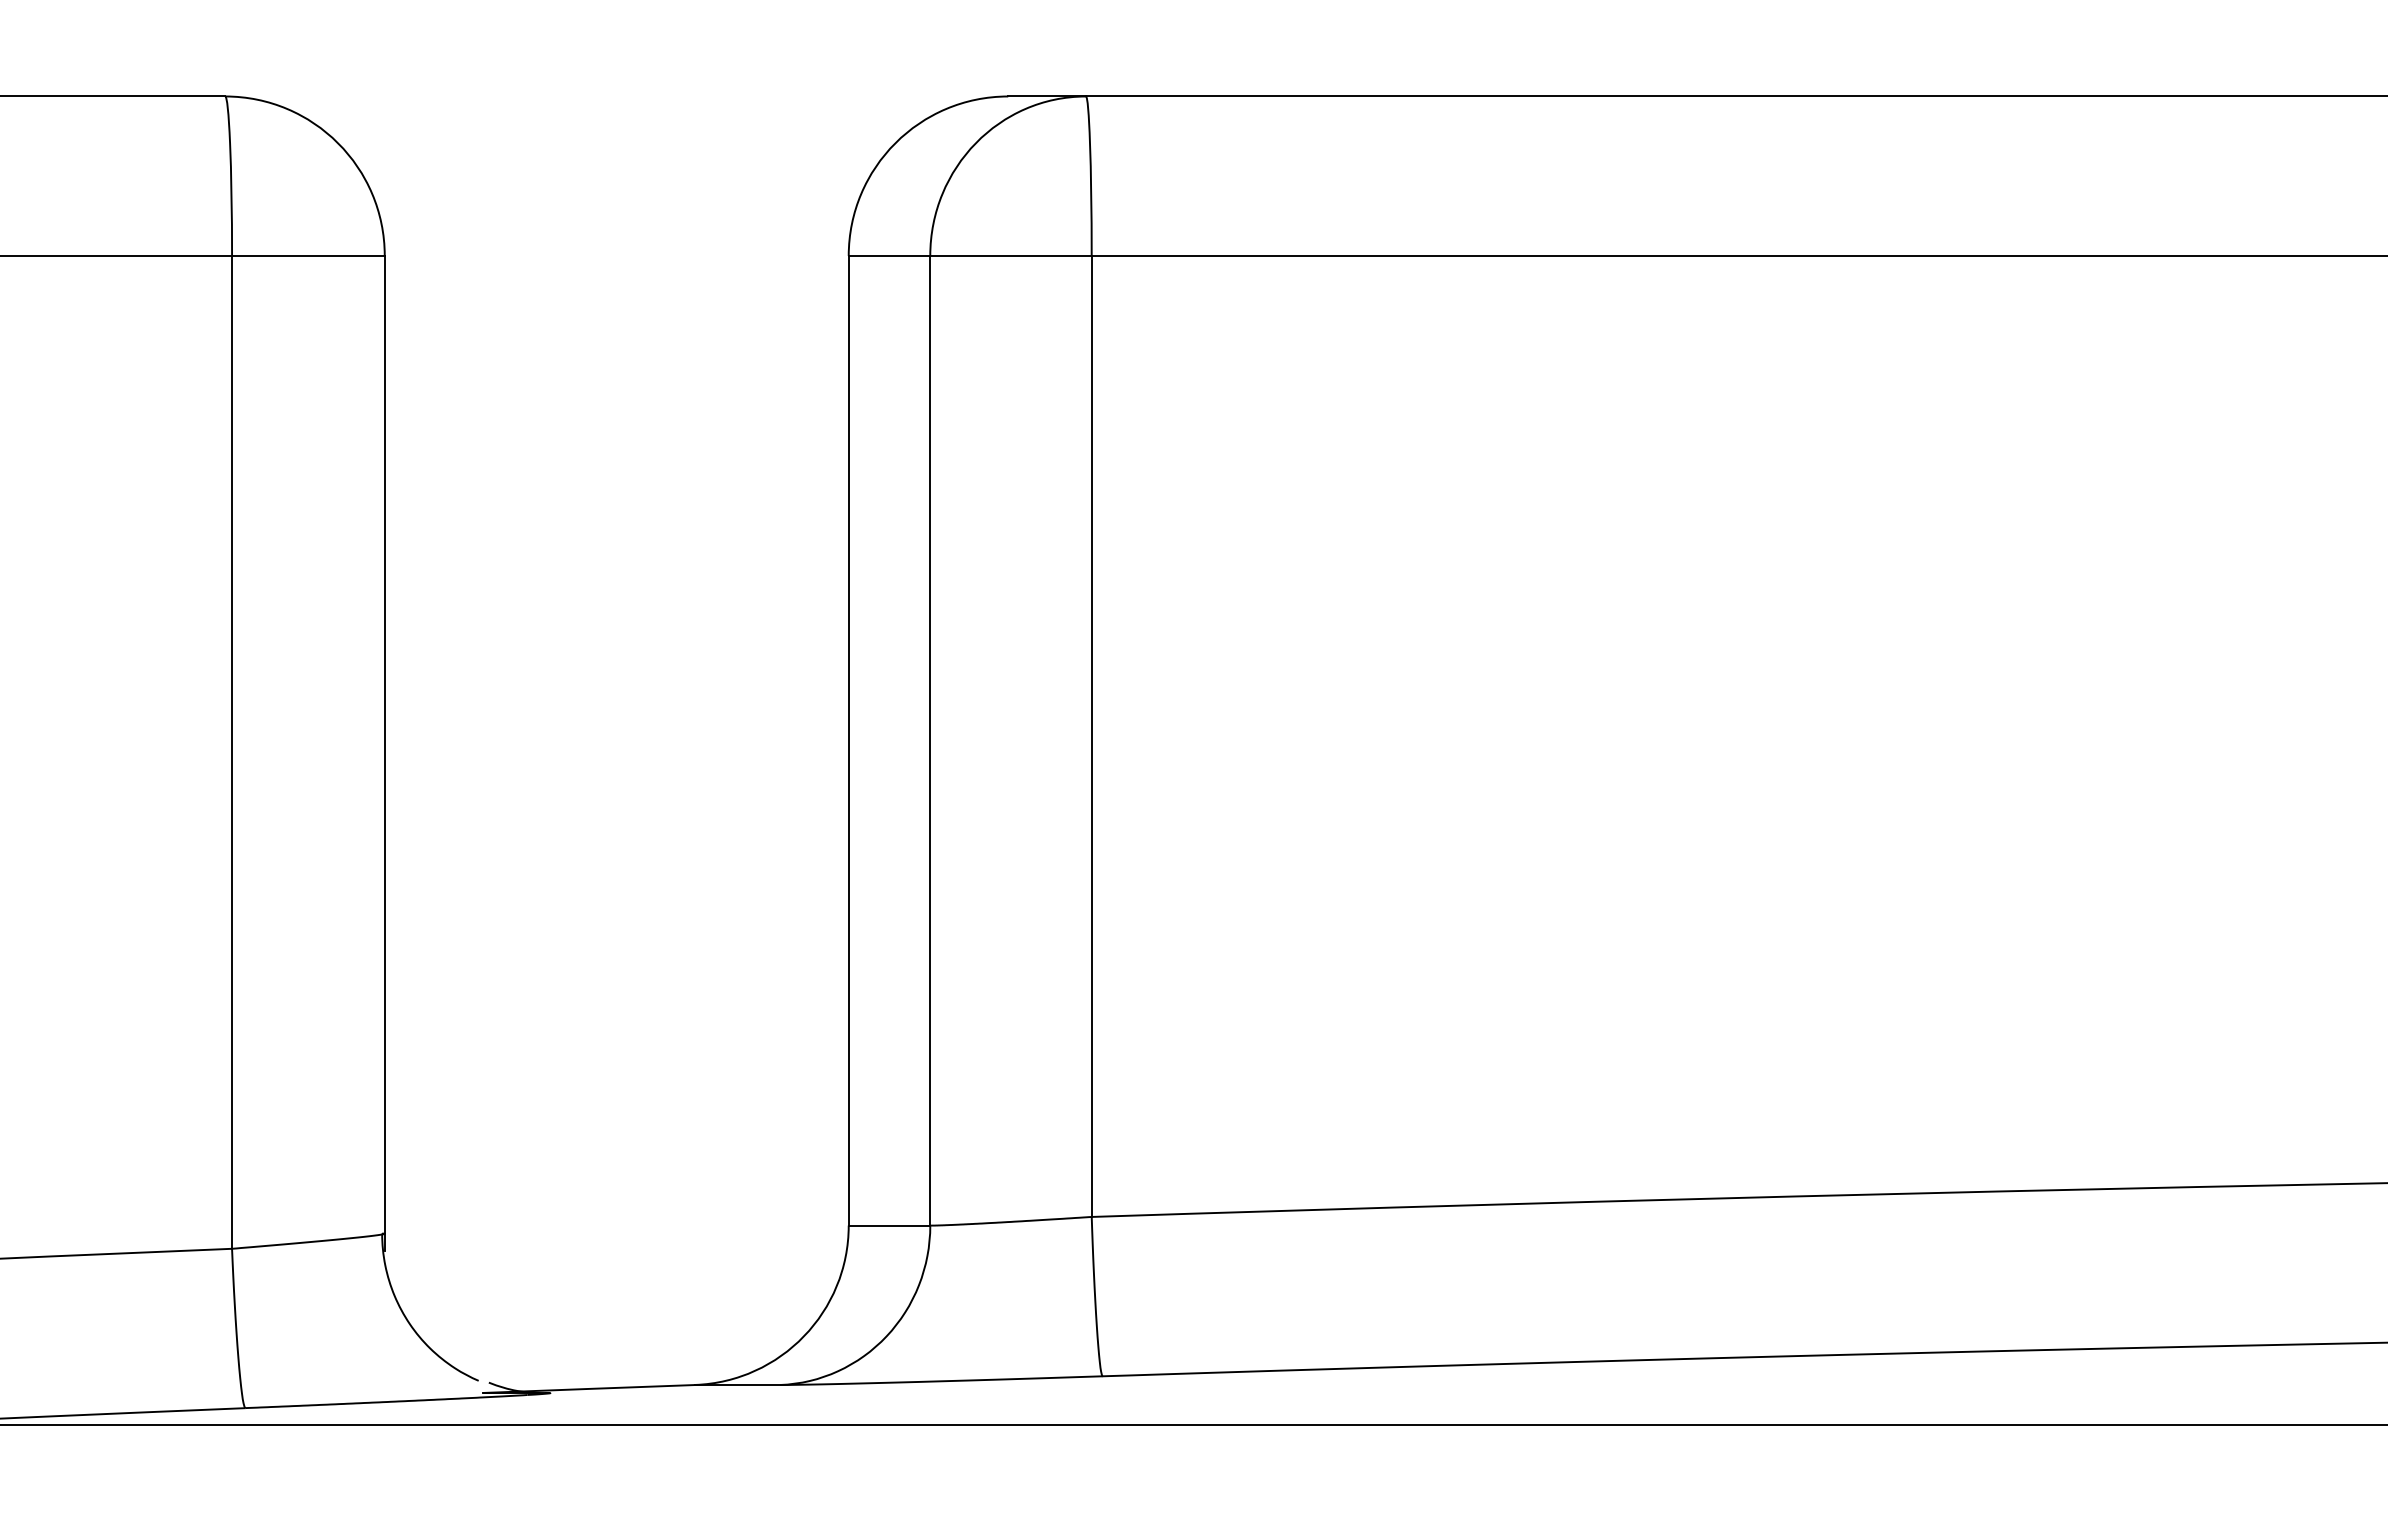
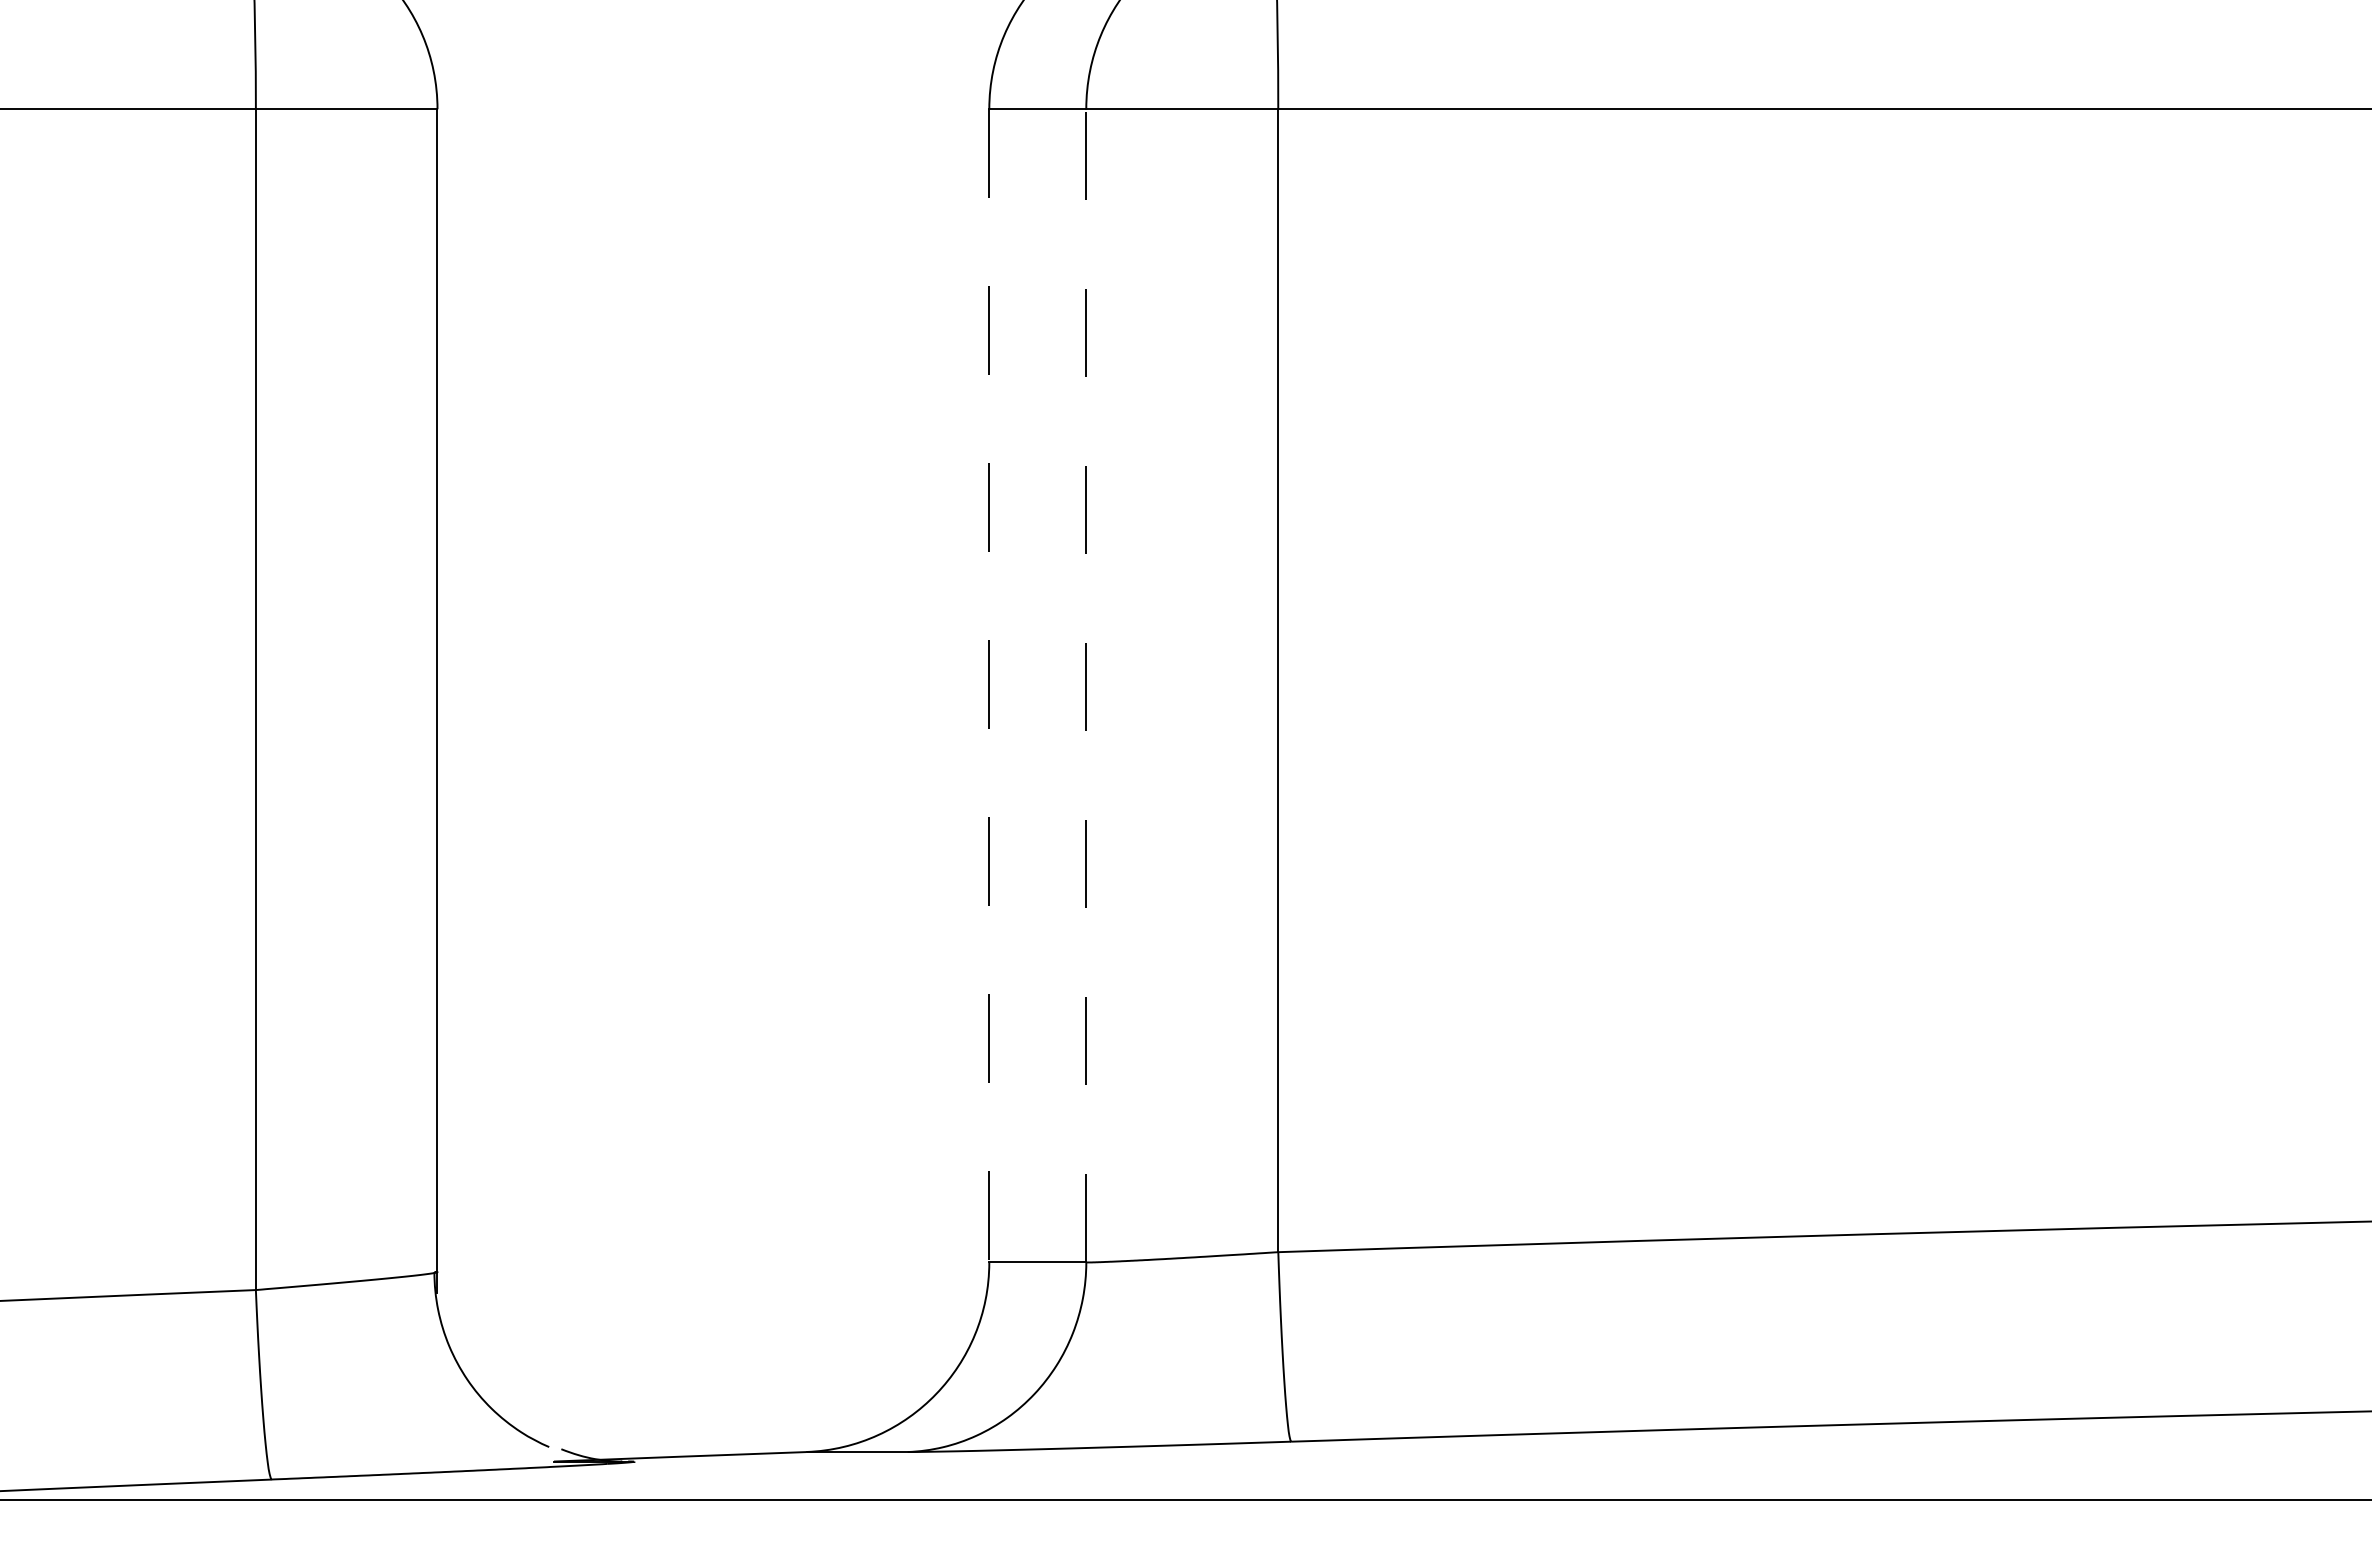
line: (848, 740) -> (989, 685), solid -> dashed
line: (930, 740) -> (1086, 685), solid -> dashed

